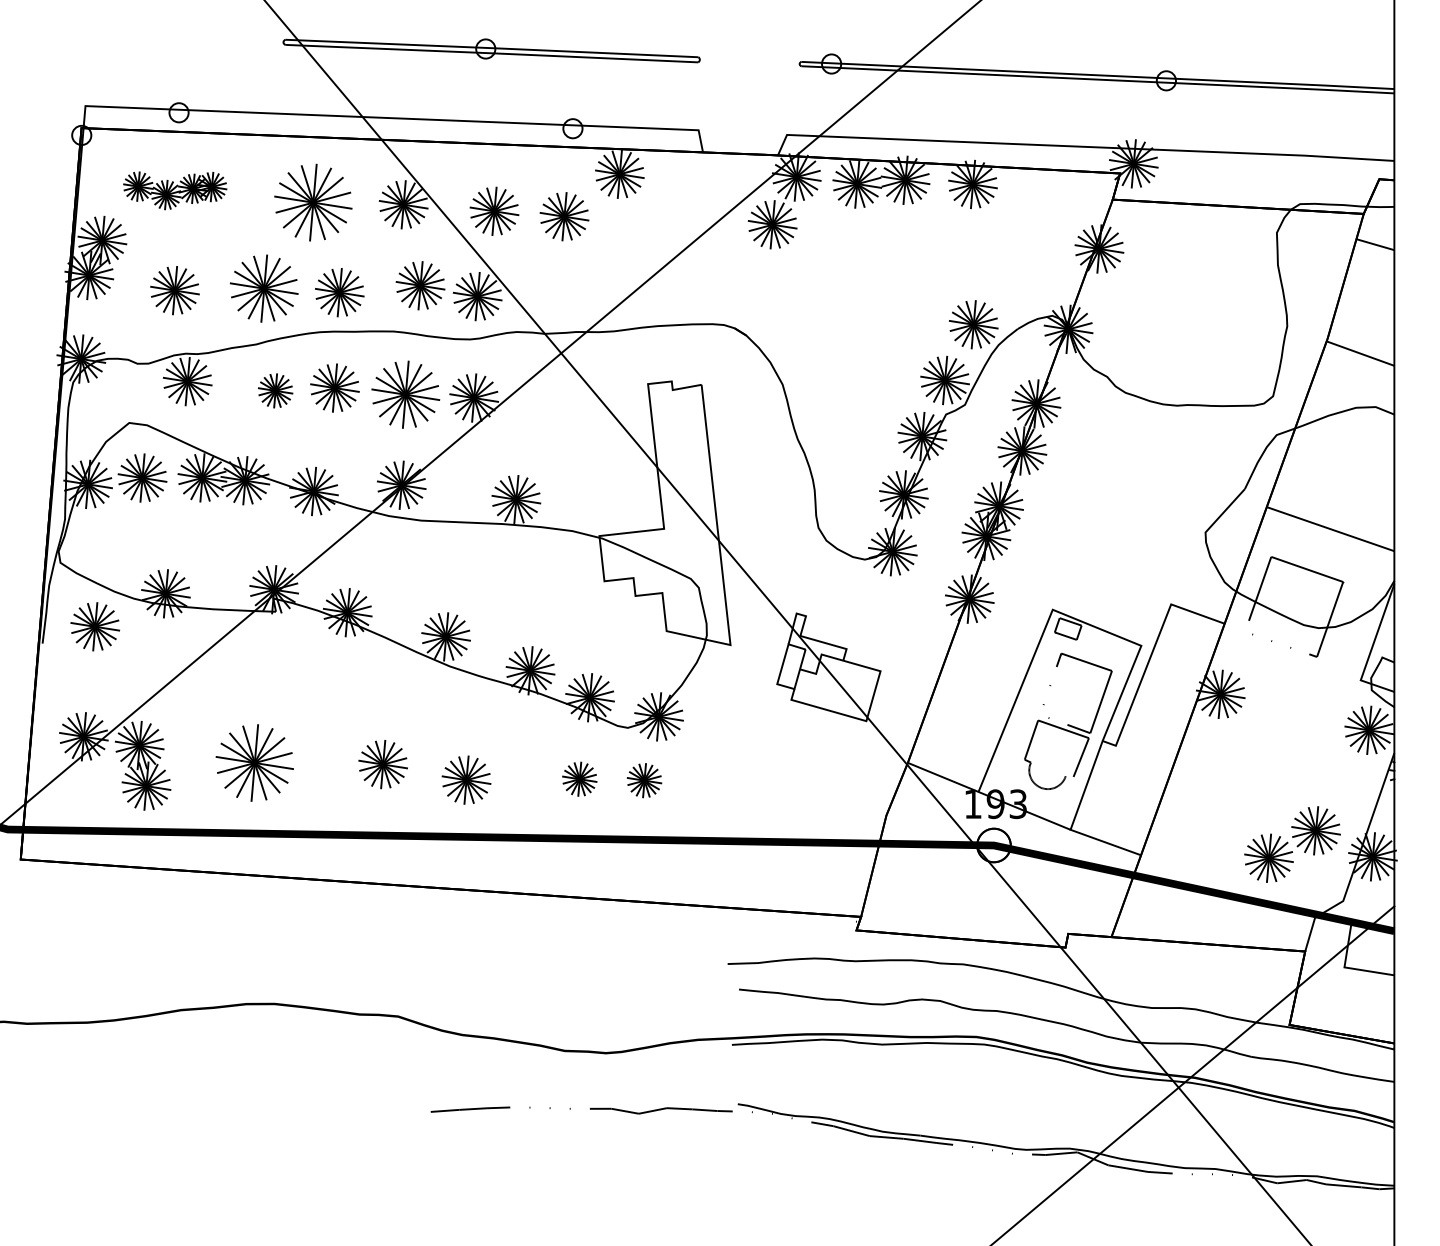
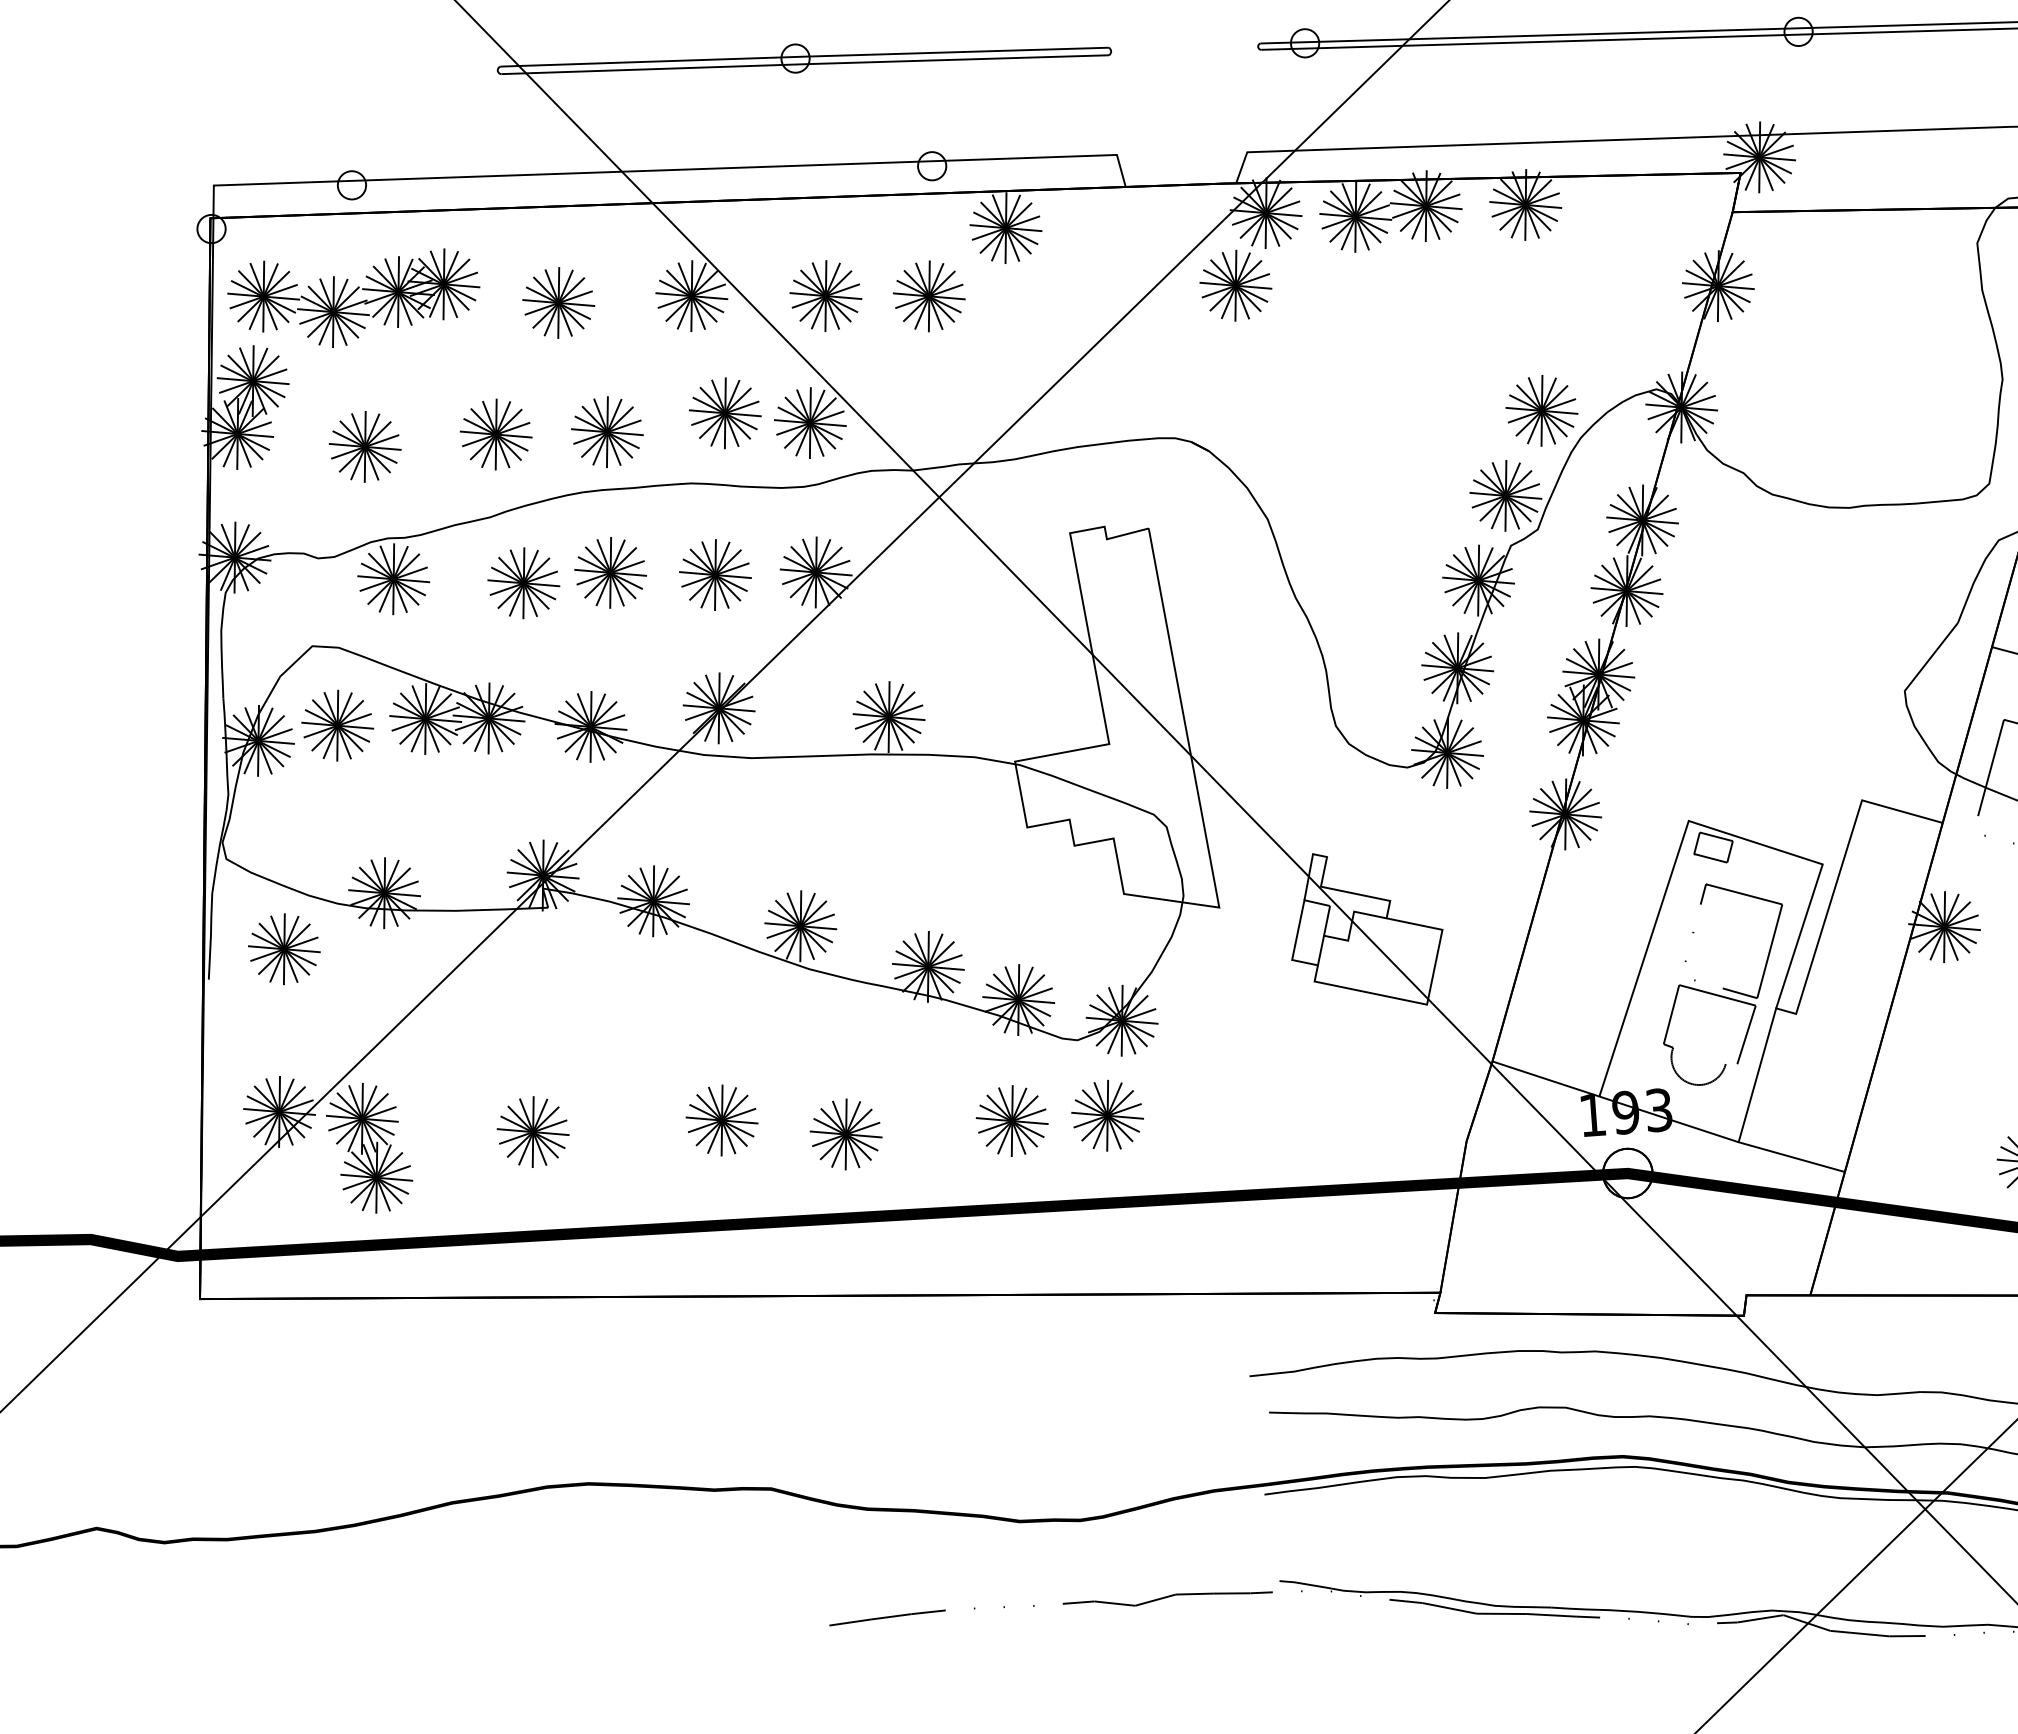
part: (175, 190) -> (355, 299), size x1.67
part: (312, 202) -> (557, 302), size x0.62
part: (264, 288) -> (496, 434), size x0.71
part: (275, 390) -> (523, 582), size x1.43
part: (405, 394) -> (714, 574), size x0.71
part: (254, 762) -> (532, 1131), size x0.62
part: (579, 778) -> (1011, 1119), size x1.43
part: (644, 780) -> (1107, 1115), size x1.43

